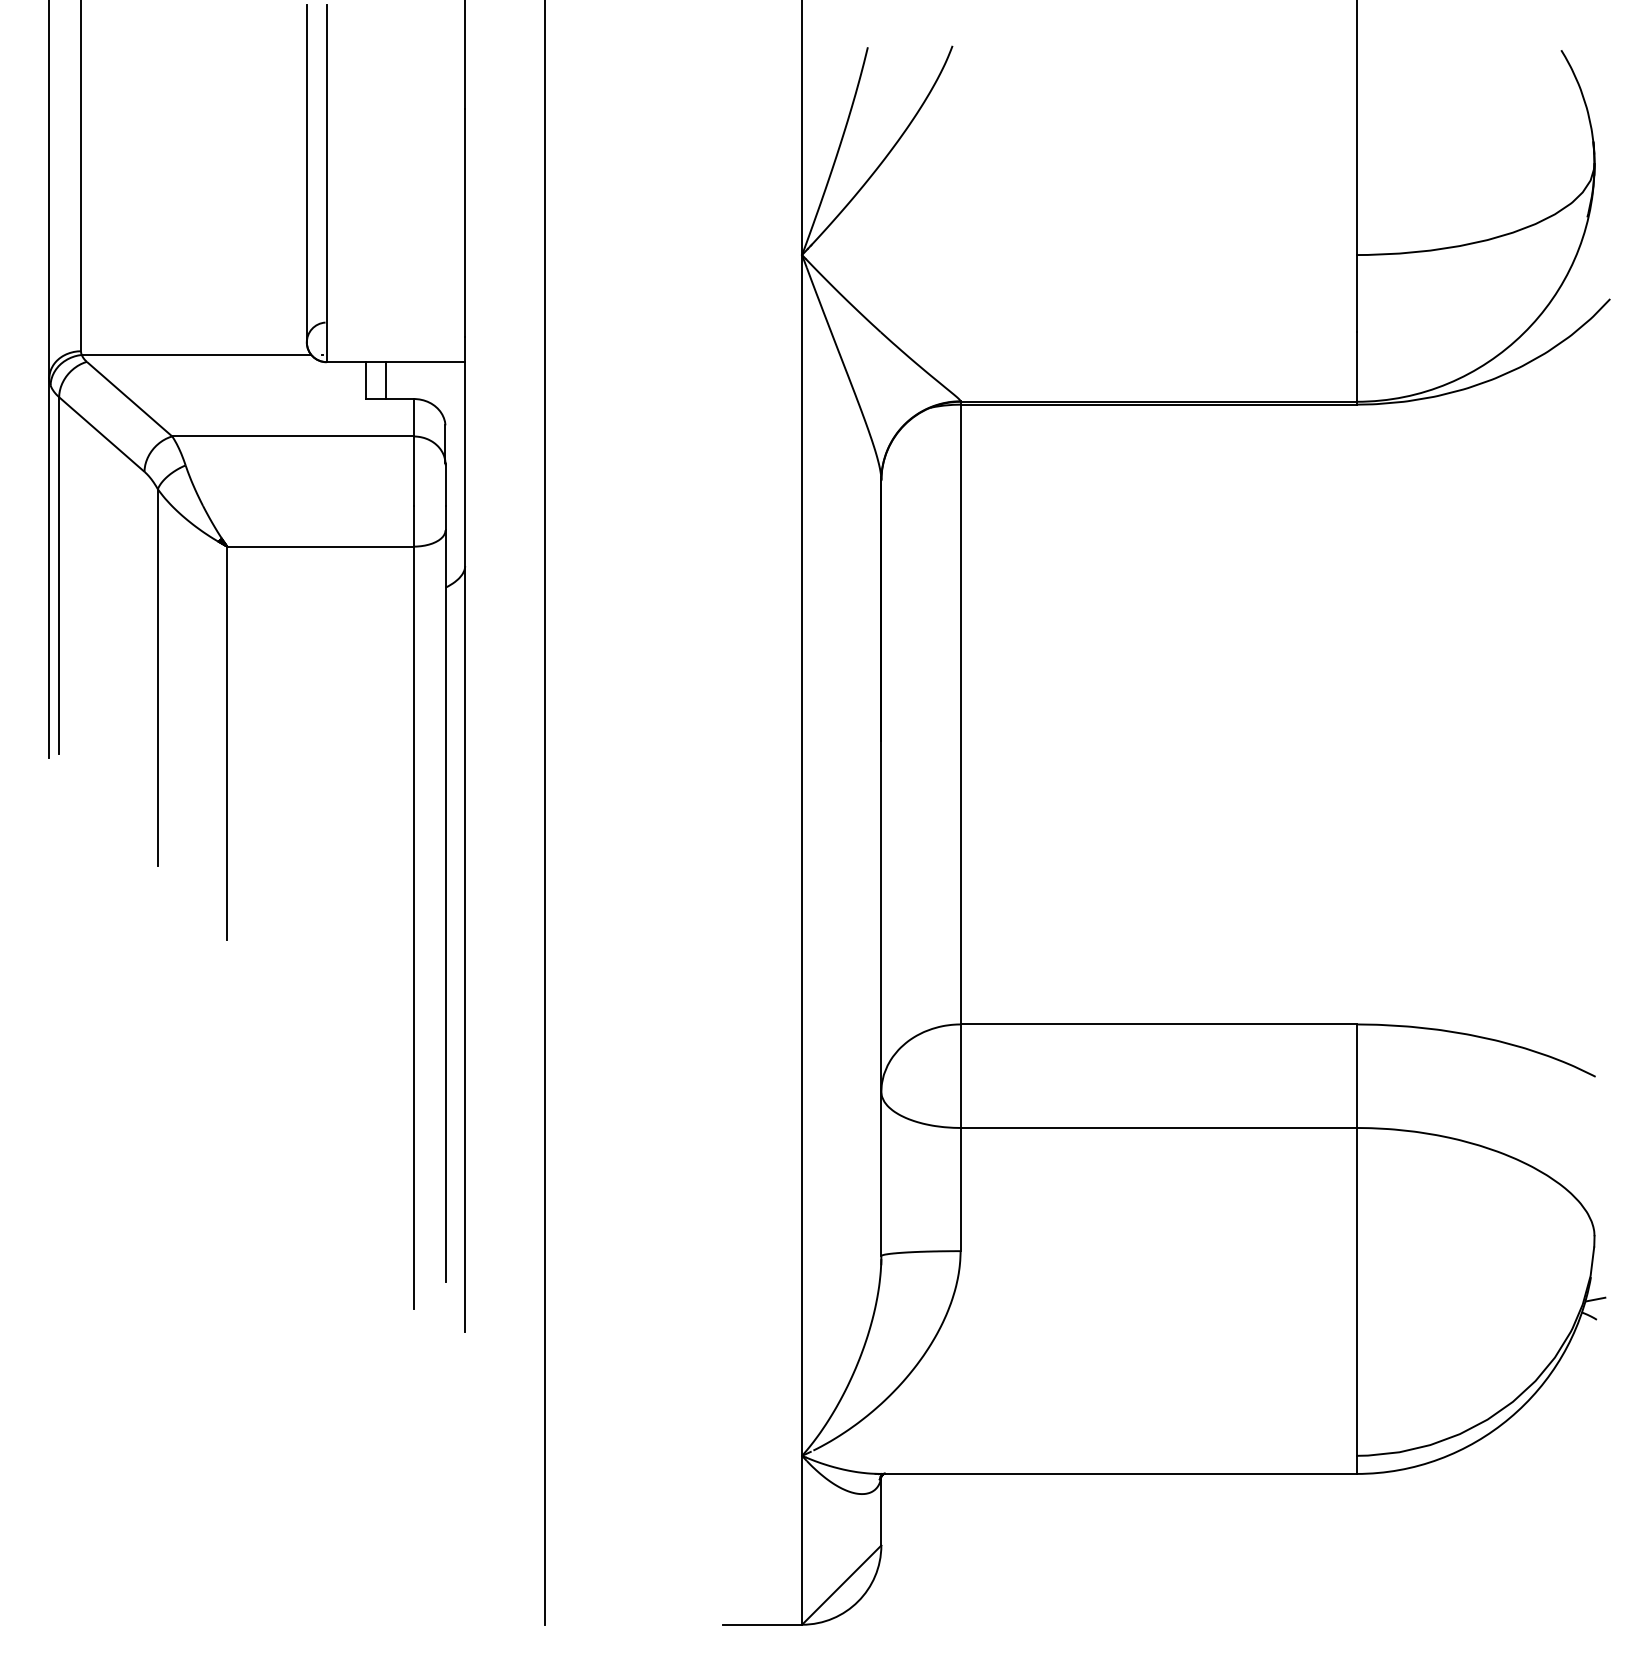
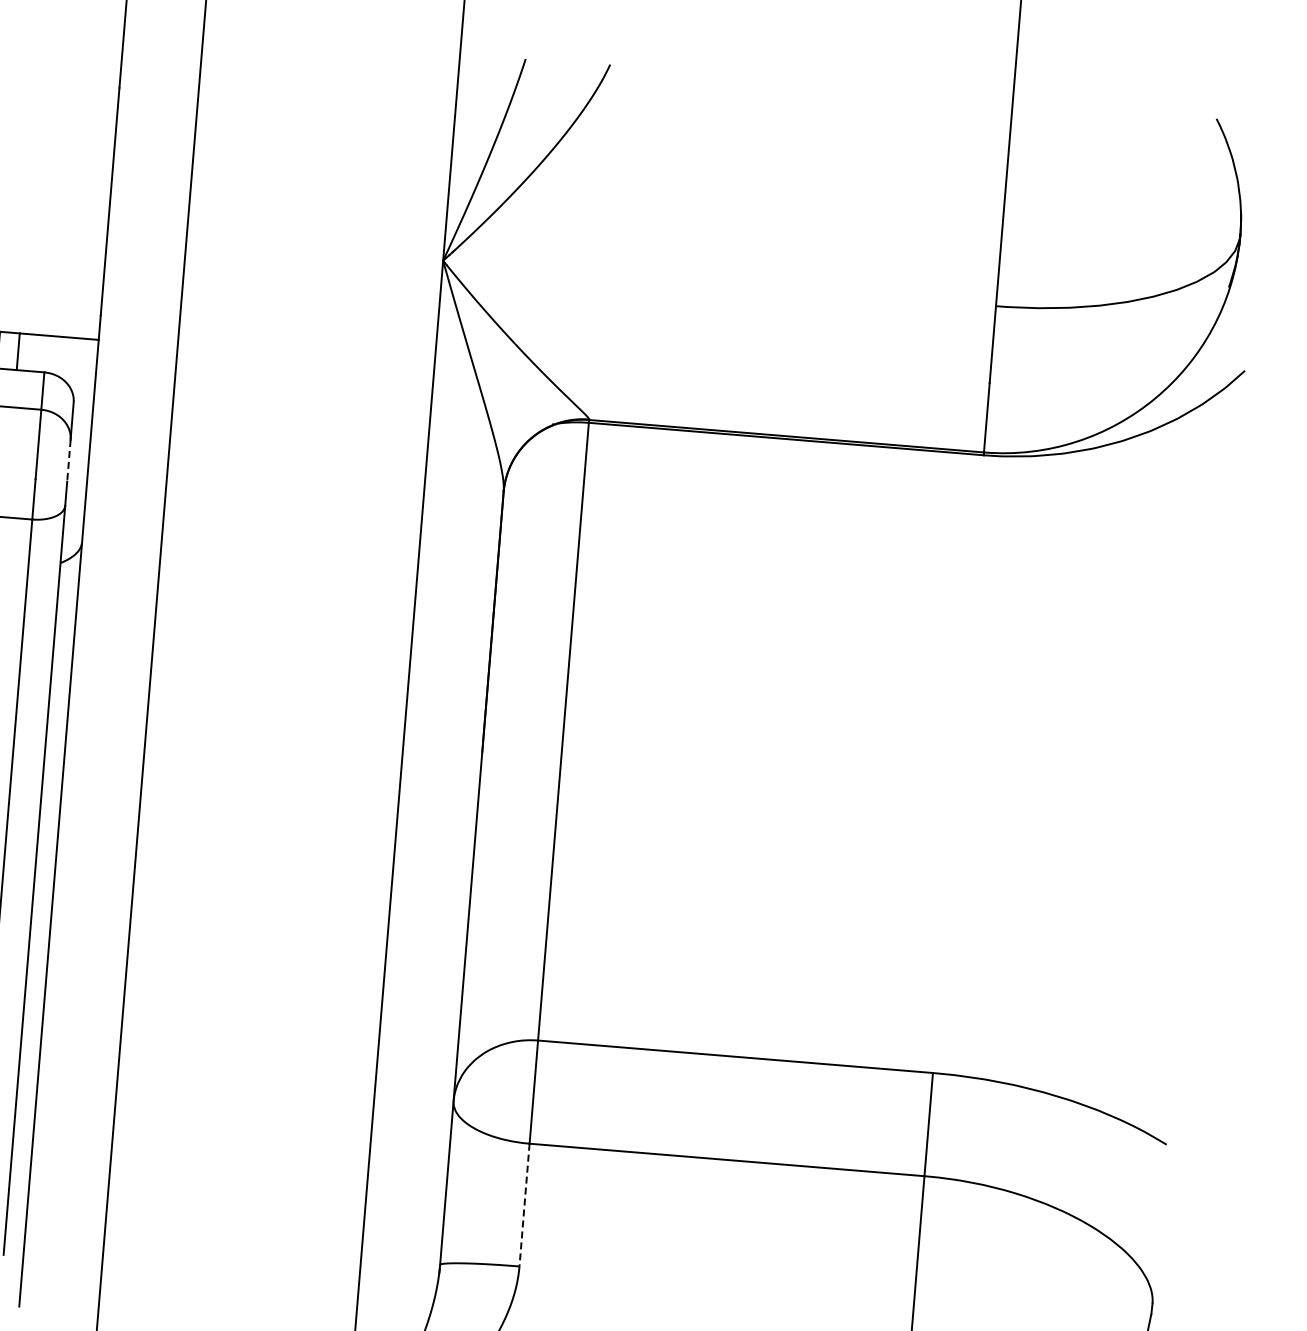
line: (445, 485) -> (68, 461), solid -> dashed
line: (960, 1189) -> (524, 1205), solid -> dashed

